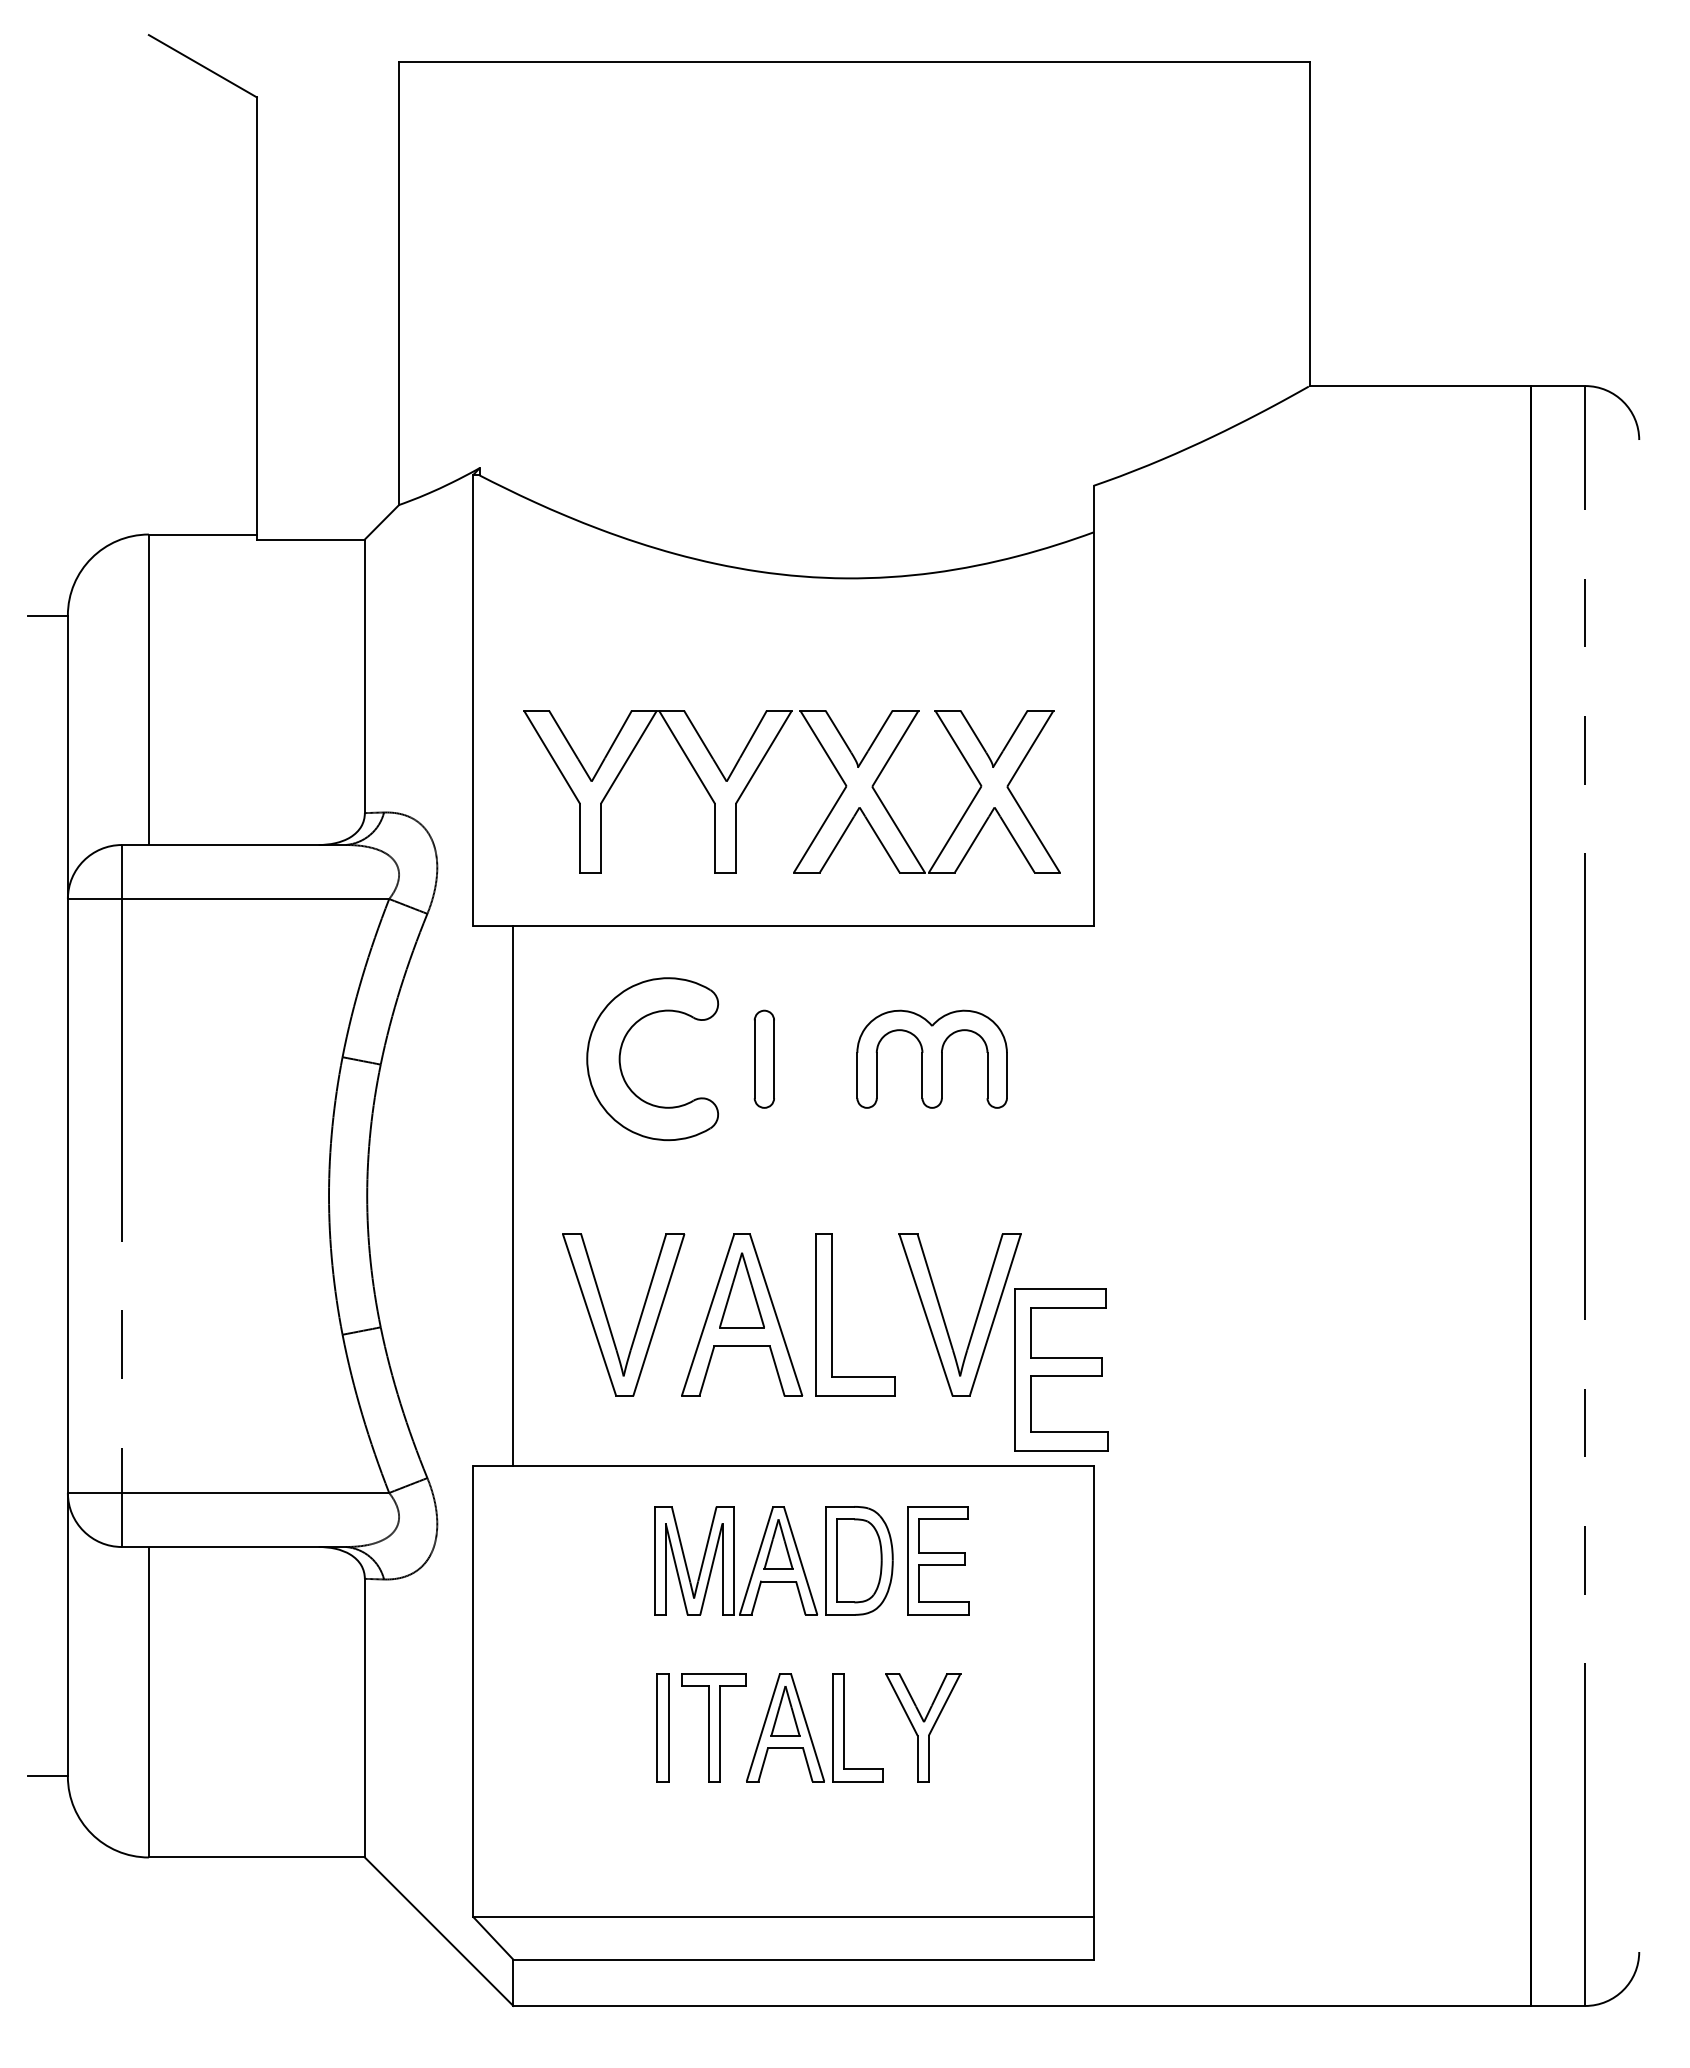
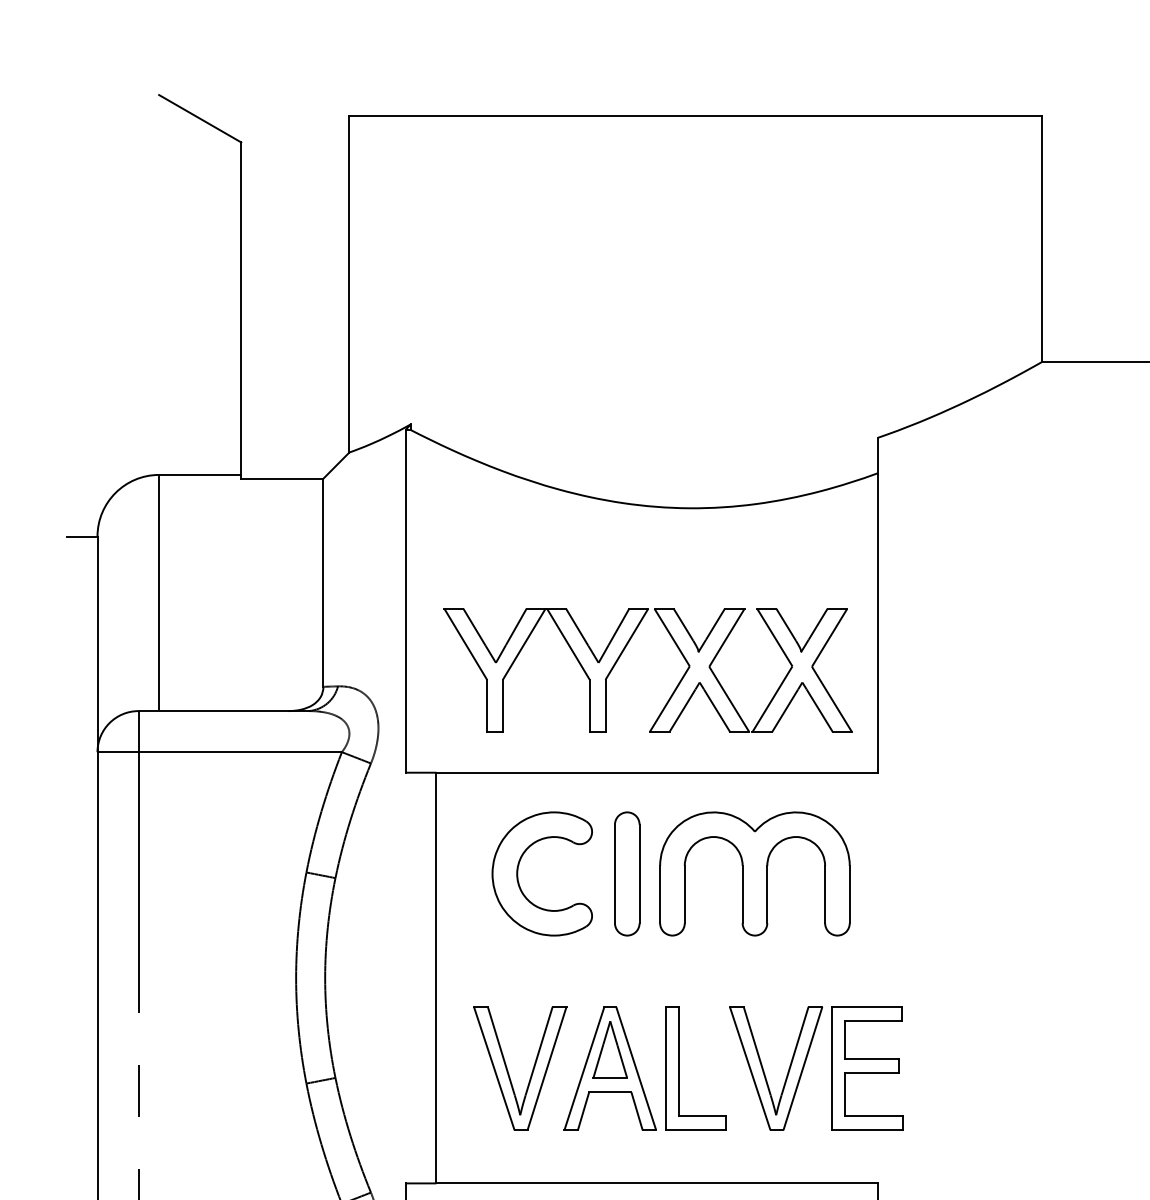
part: (764, 1059) -> (627, 874), size x1.67
part: (931, 1059) -> (754, 874), size x1.67
part: (1061, 1369) -> (867, 1068), moved

